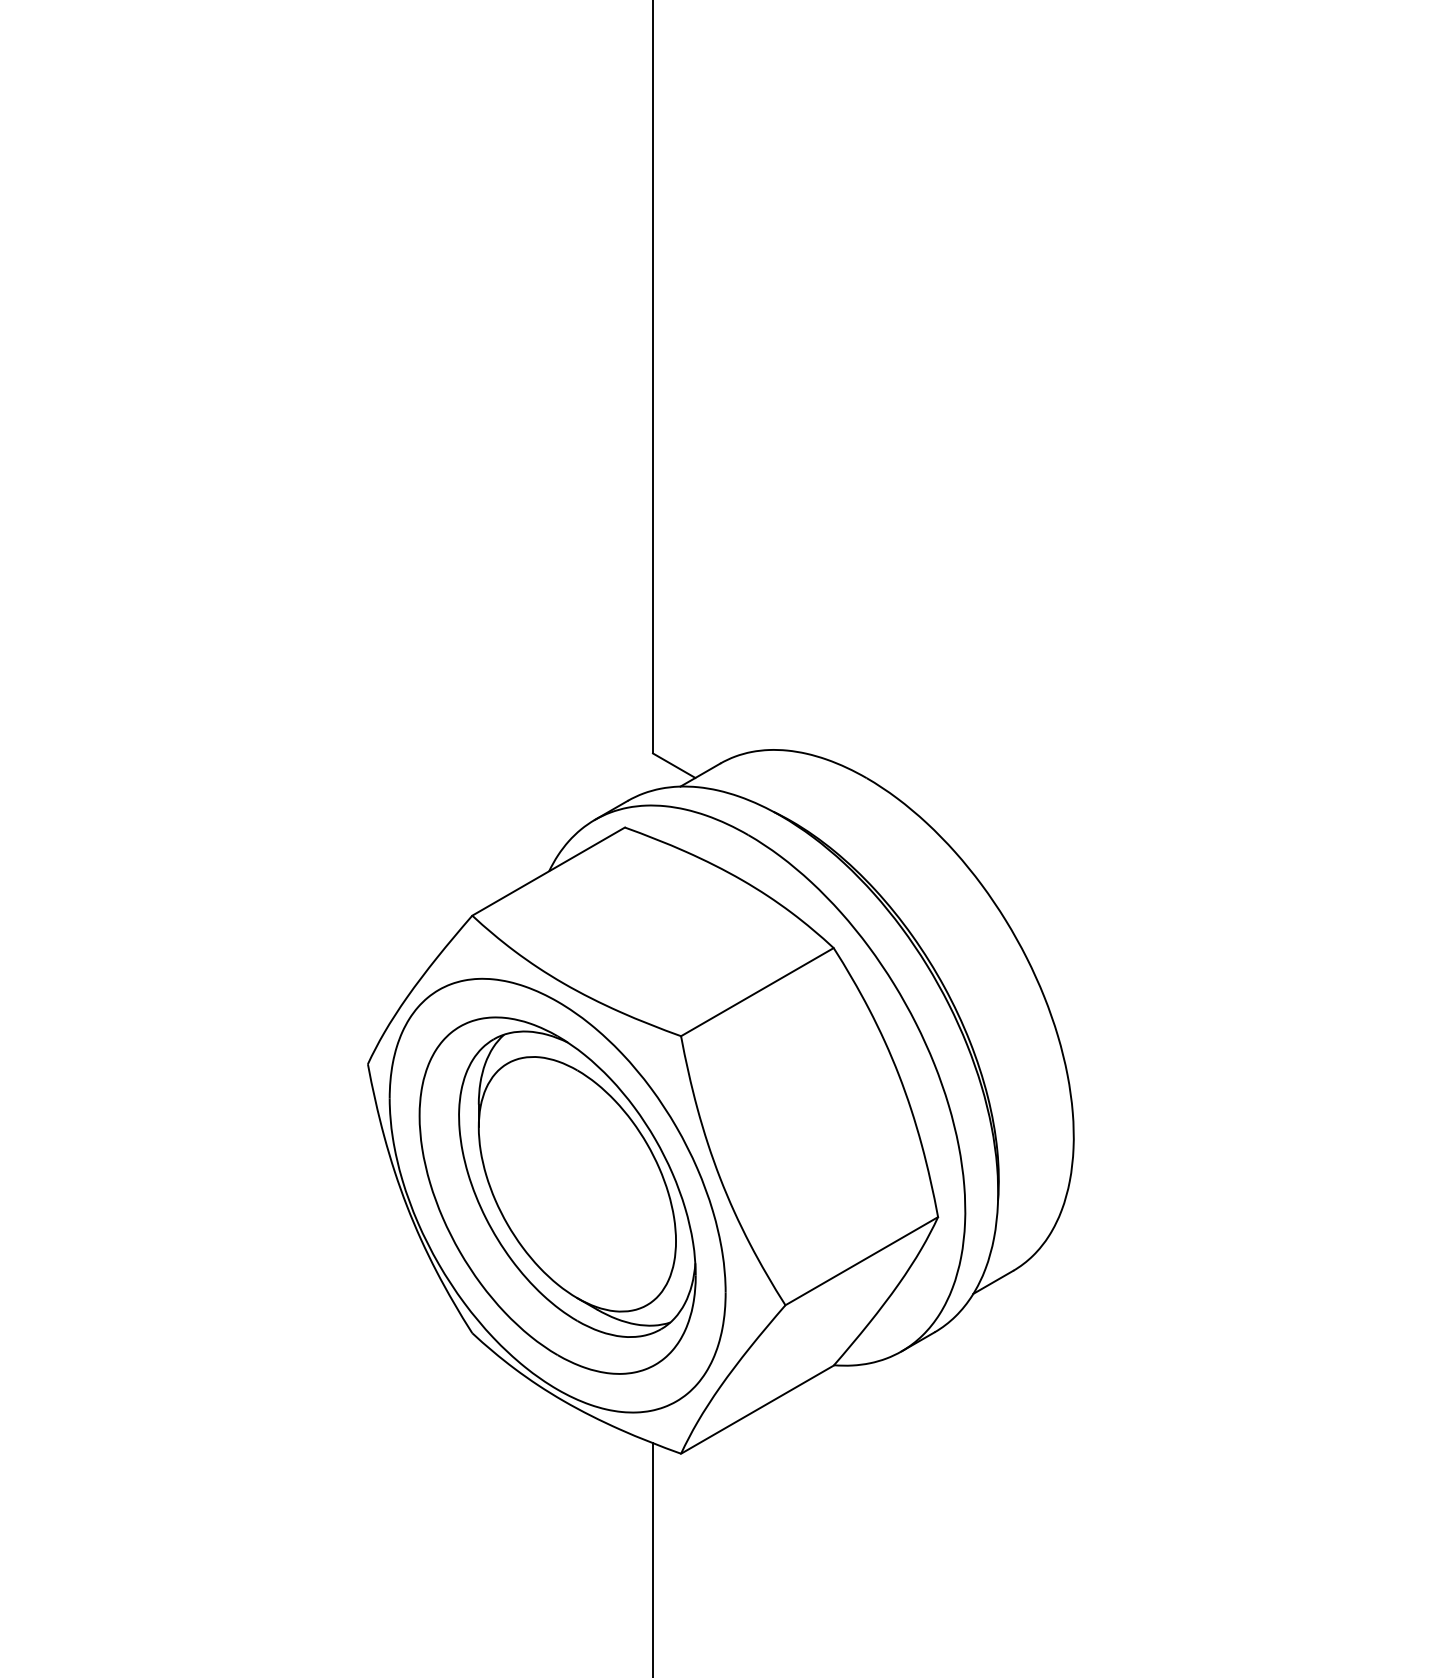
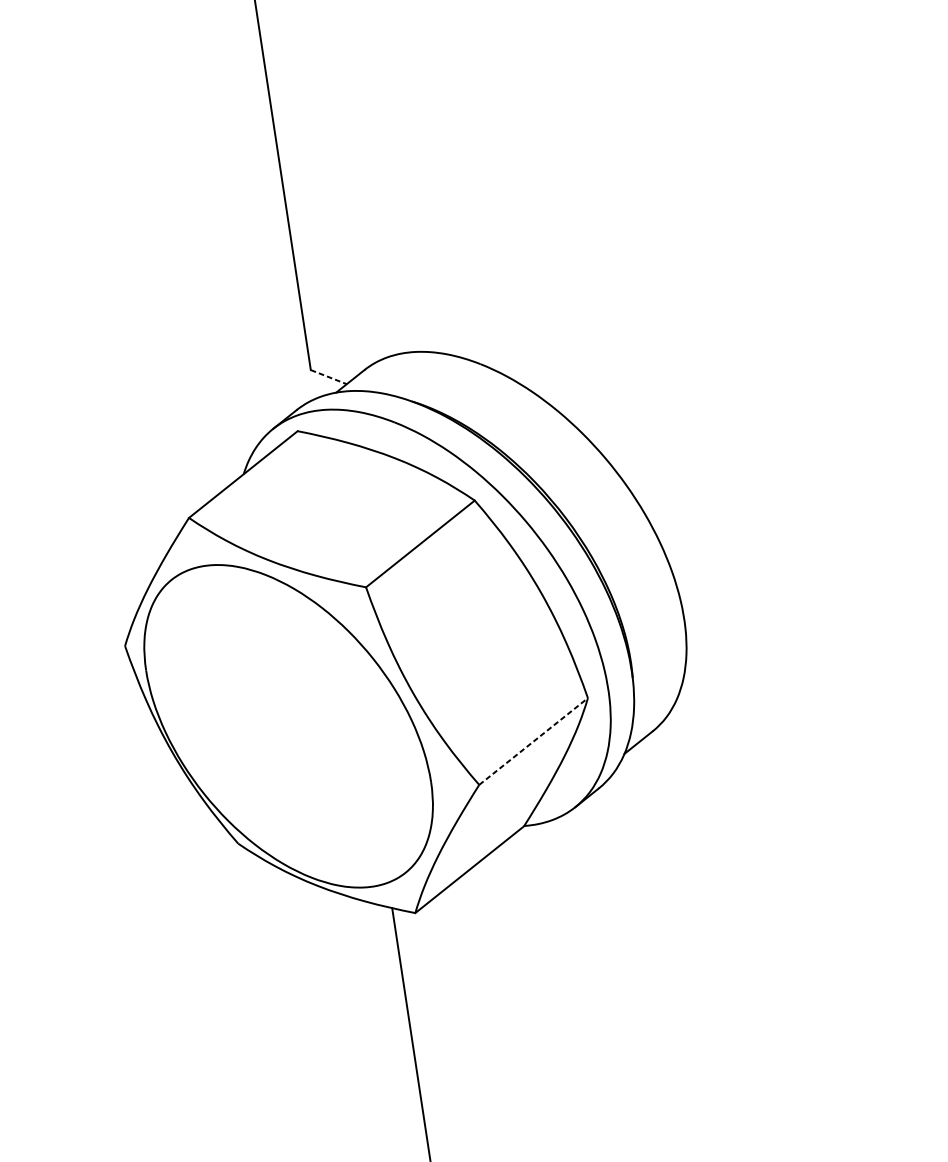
line: (674, 765) -> (329, 376), solid -> dashed
part: (557, 1195) -> (288, 726), removed
line: (862, 1260) -> (534, 740), solid -> dashed

